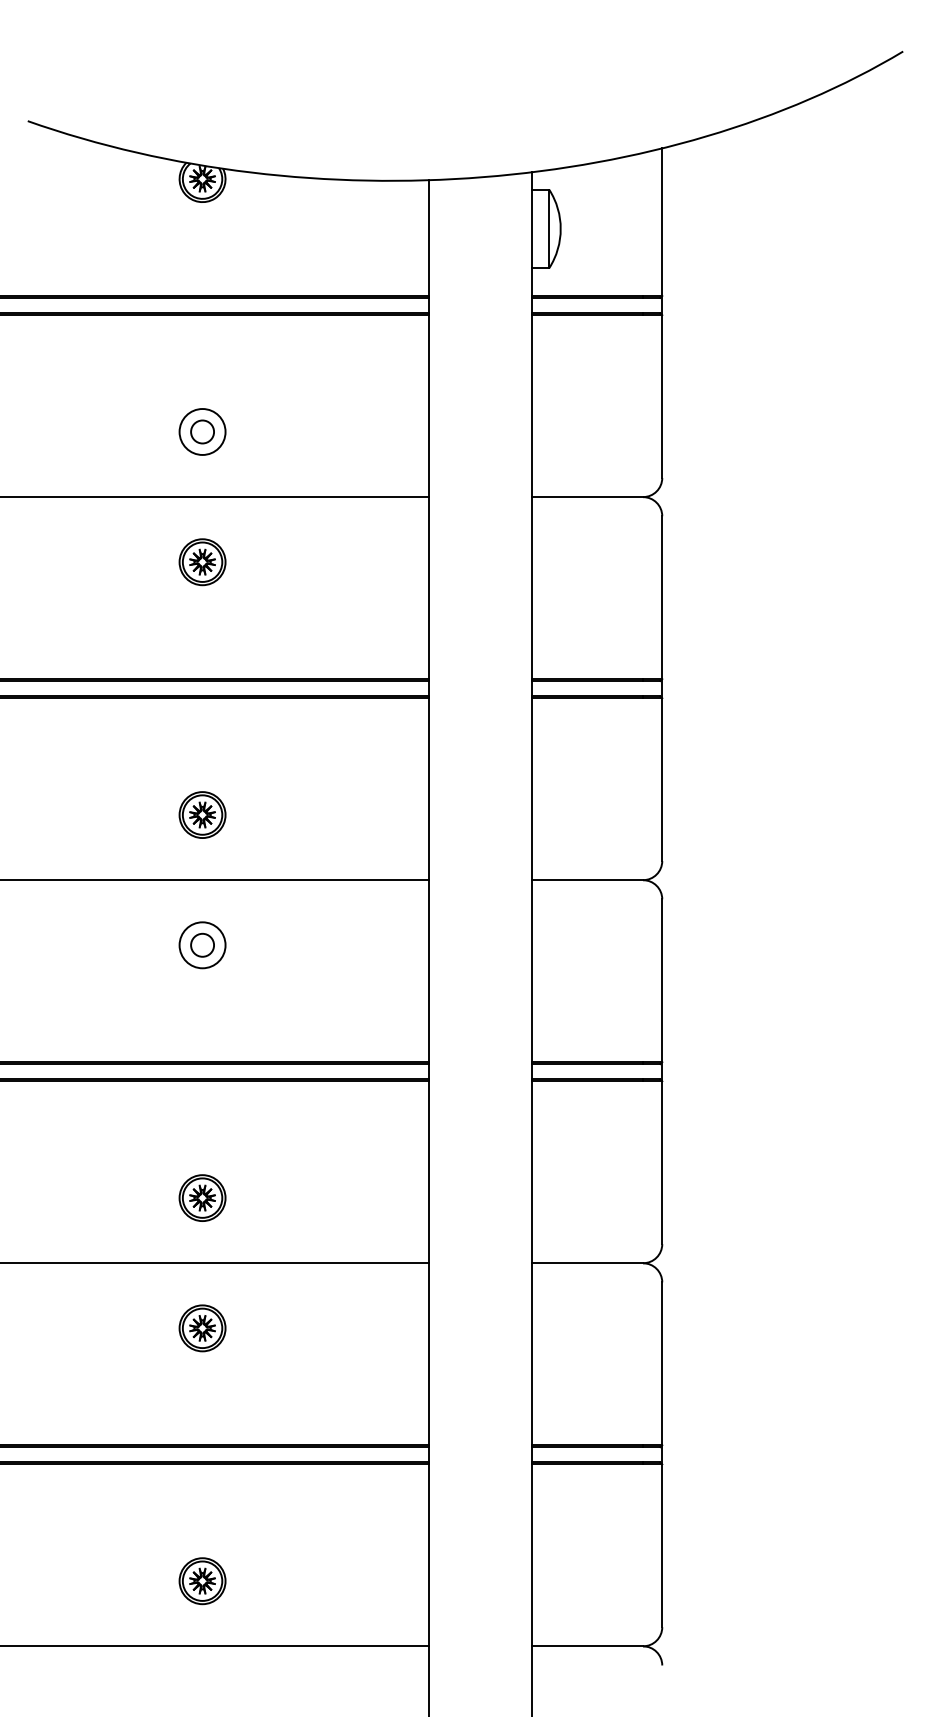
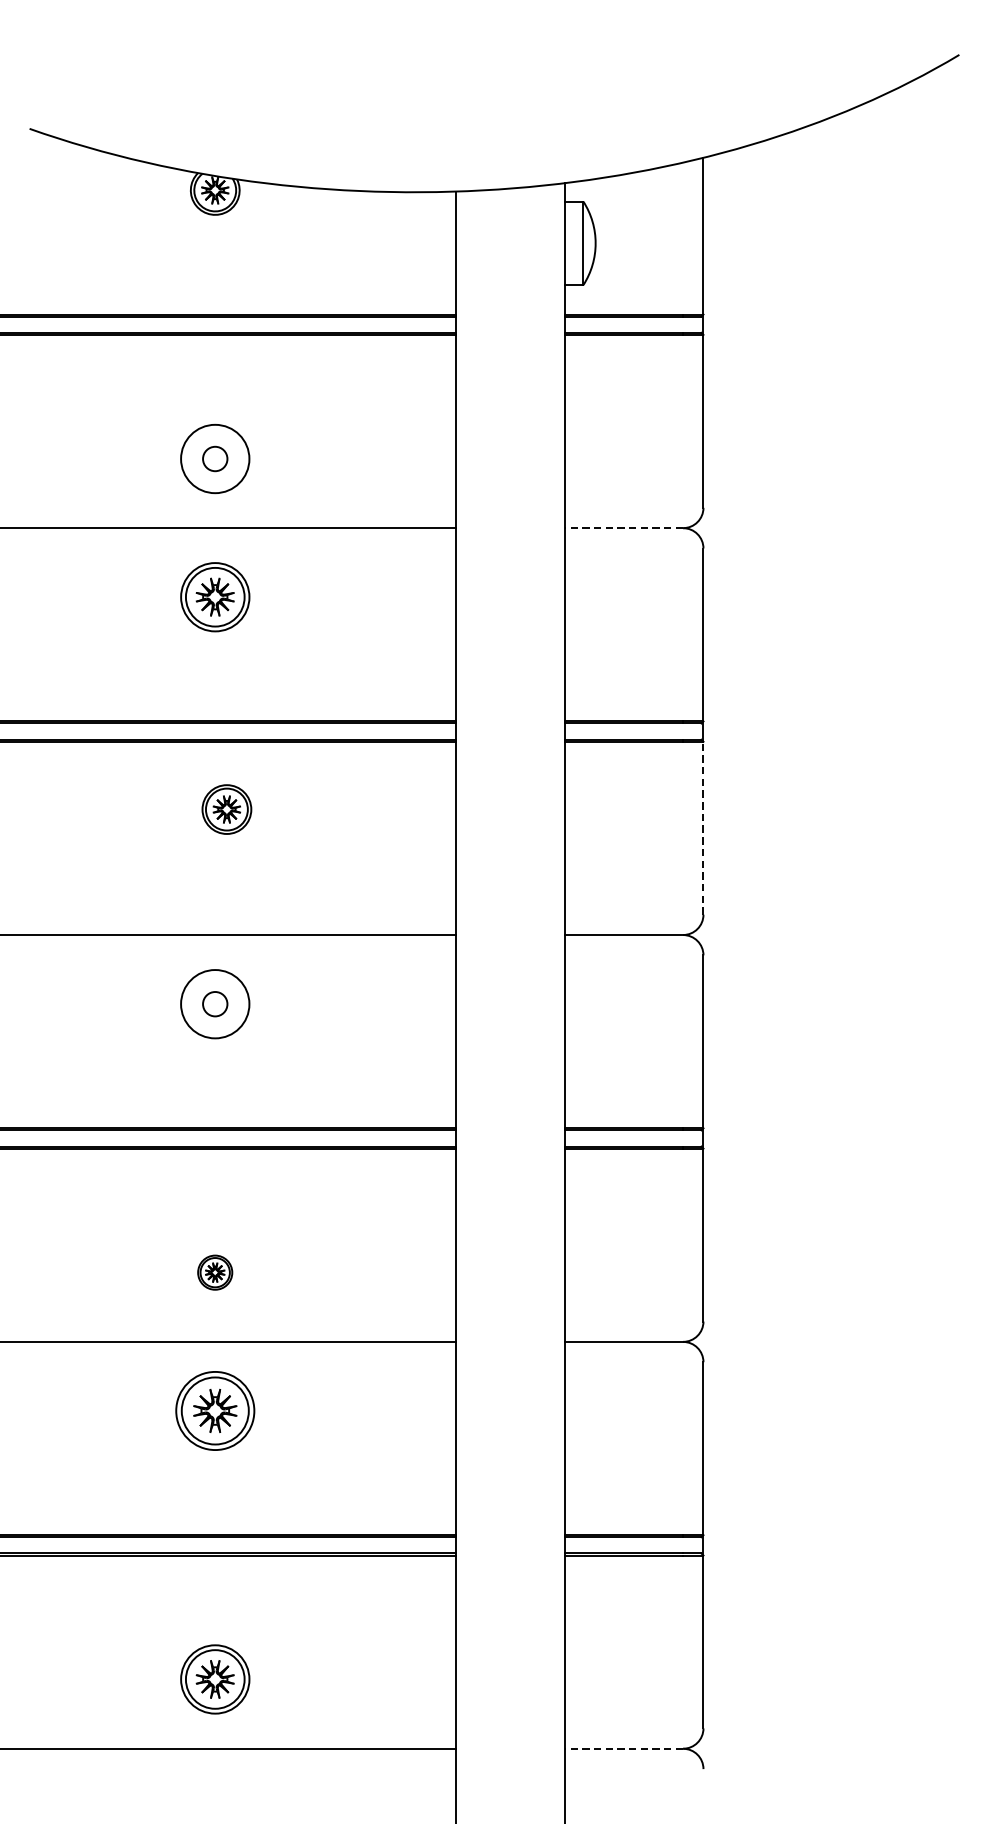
circle: (202, 431) -> (215, 458), size x1.4
line: (587, 497) -> (624, 528), solid -> dashed
part: (202, 562) -> (215, 597), size x1.4
line: (662, 779) -> (703, 828), solid -> dashed
part: (202, 814) -> (226, 808), moved
circle: (202, 945) -> (215, 1004), size x1.4
part: (202, 1197) -> (215, 1272), size x0.7
part: (202, 1328) -> (215, 1411), size x1.6
part: (202, 1581) -> (215, 1679), size x1.4
line: (587, 1646) -> (624, 1748), solid -> dashed

